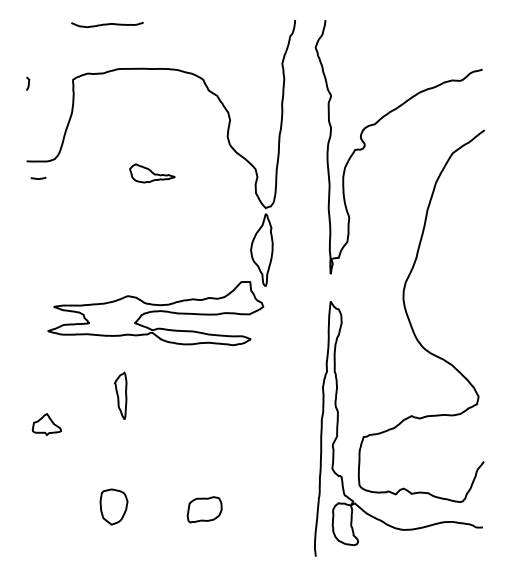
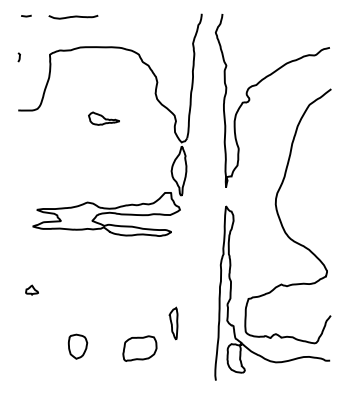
curve: (38, 177) -> (26, 15), moved
part: (120, 395) -> (173, 323), moved
part: (46, 423) -> (31, 289), size x0.62
part: (204, 509) -> (139, 348), size x1.43

